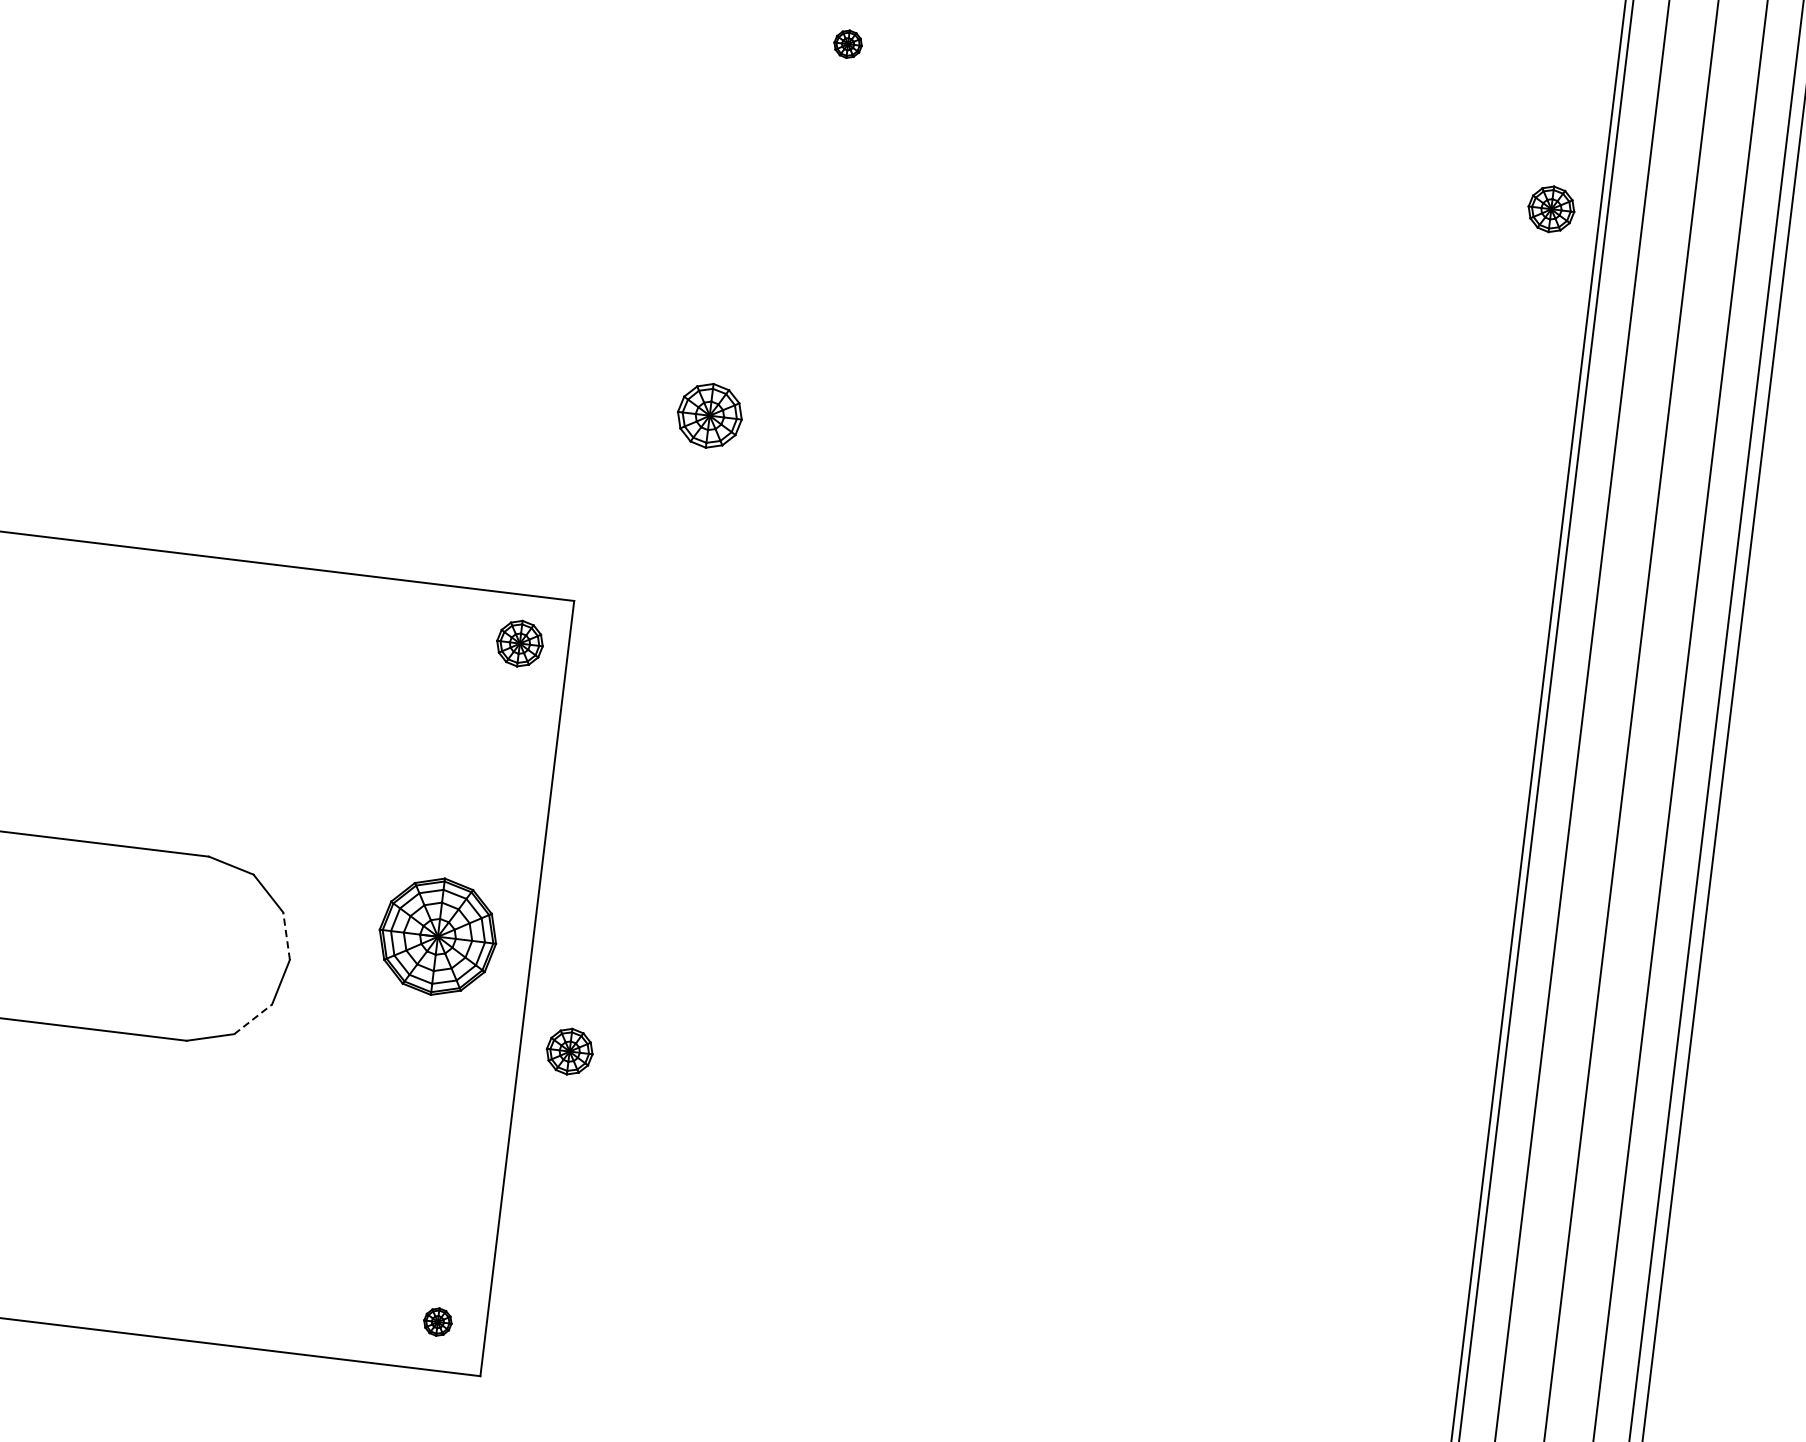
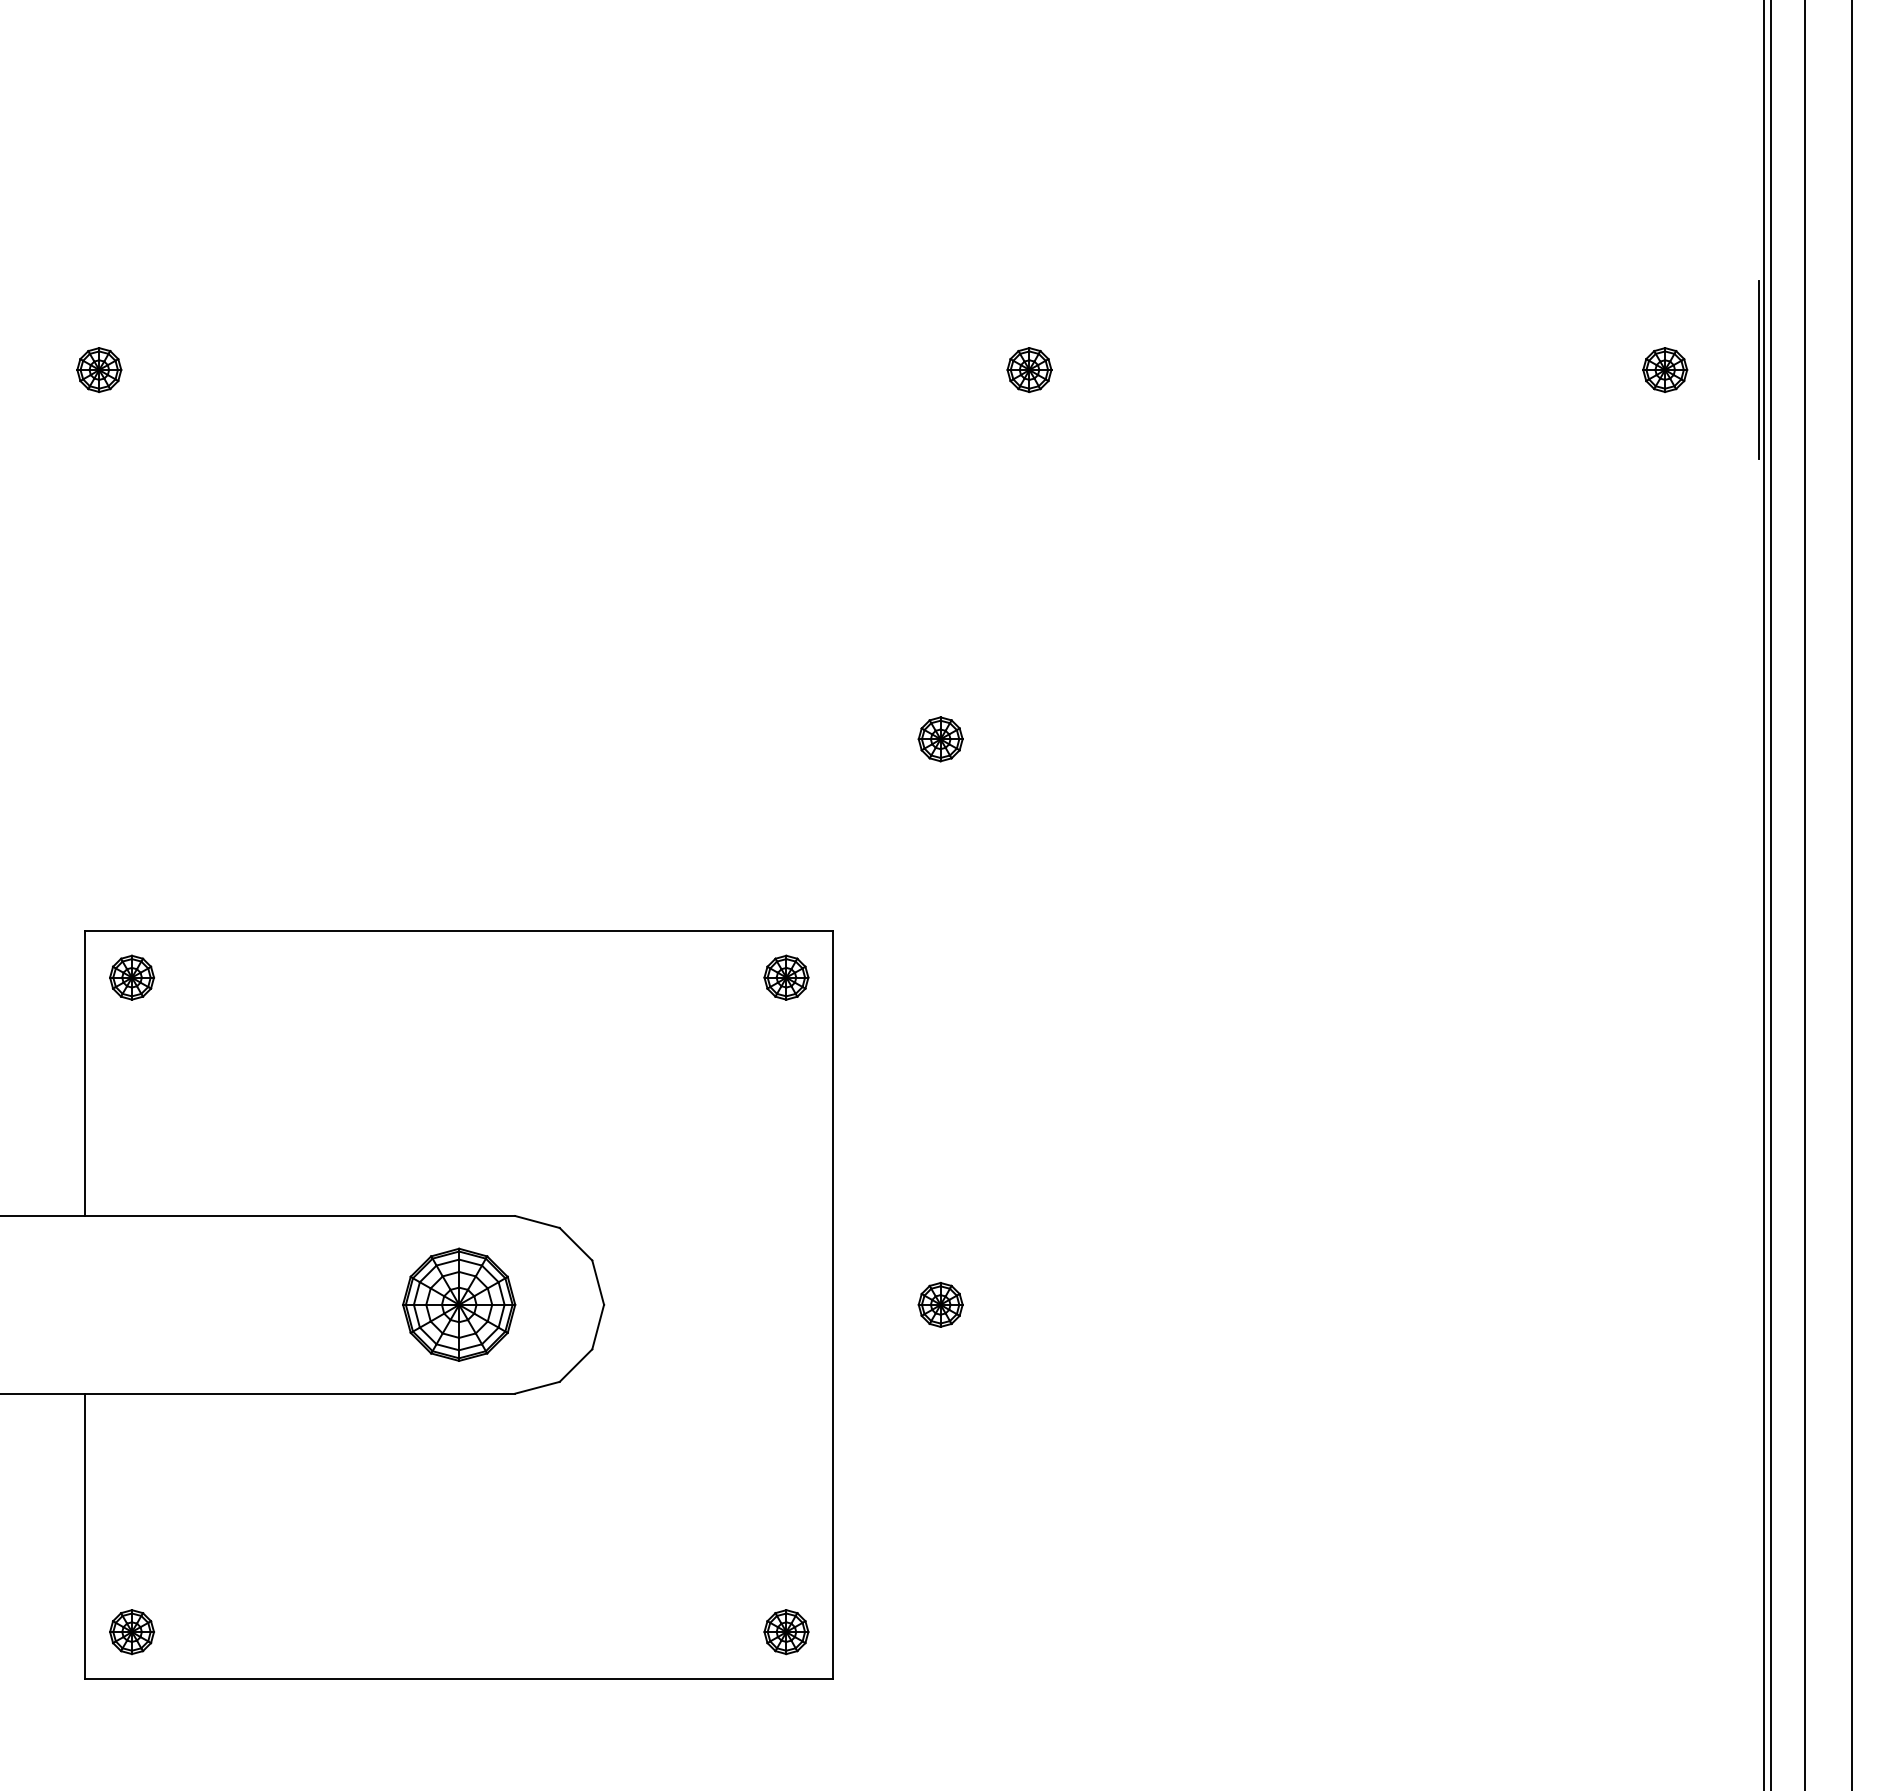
part: (848, 43) -> (1029, 369), size x1.67
line: (1603, 135) -> (1758, 369), added
part: (1551, 208) -> (1665, 369), moved
part: (709, 416) -> (940, 739), size x0.71
line: (286, 936) -> (598, 1282), dashed -> solid
part: (438, 936) -> (459, 1304), moved
line: (253, 1019) -> (576, 1365), dashed -> solid
part: (569, 1051) -> (940, 1304), moved
part: (437, 1322) -> (786, 1632), size x1.67

